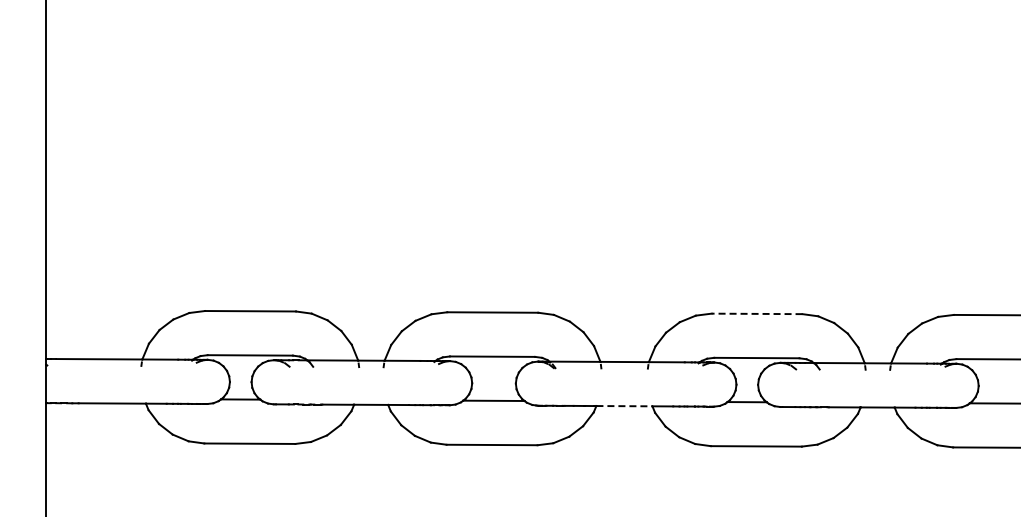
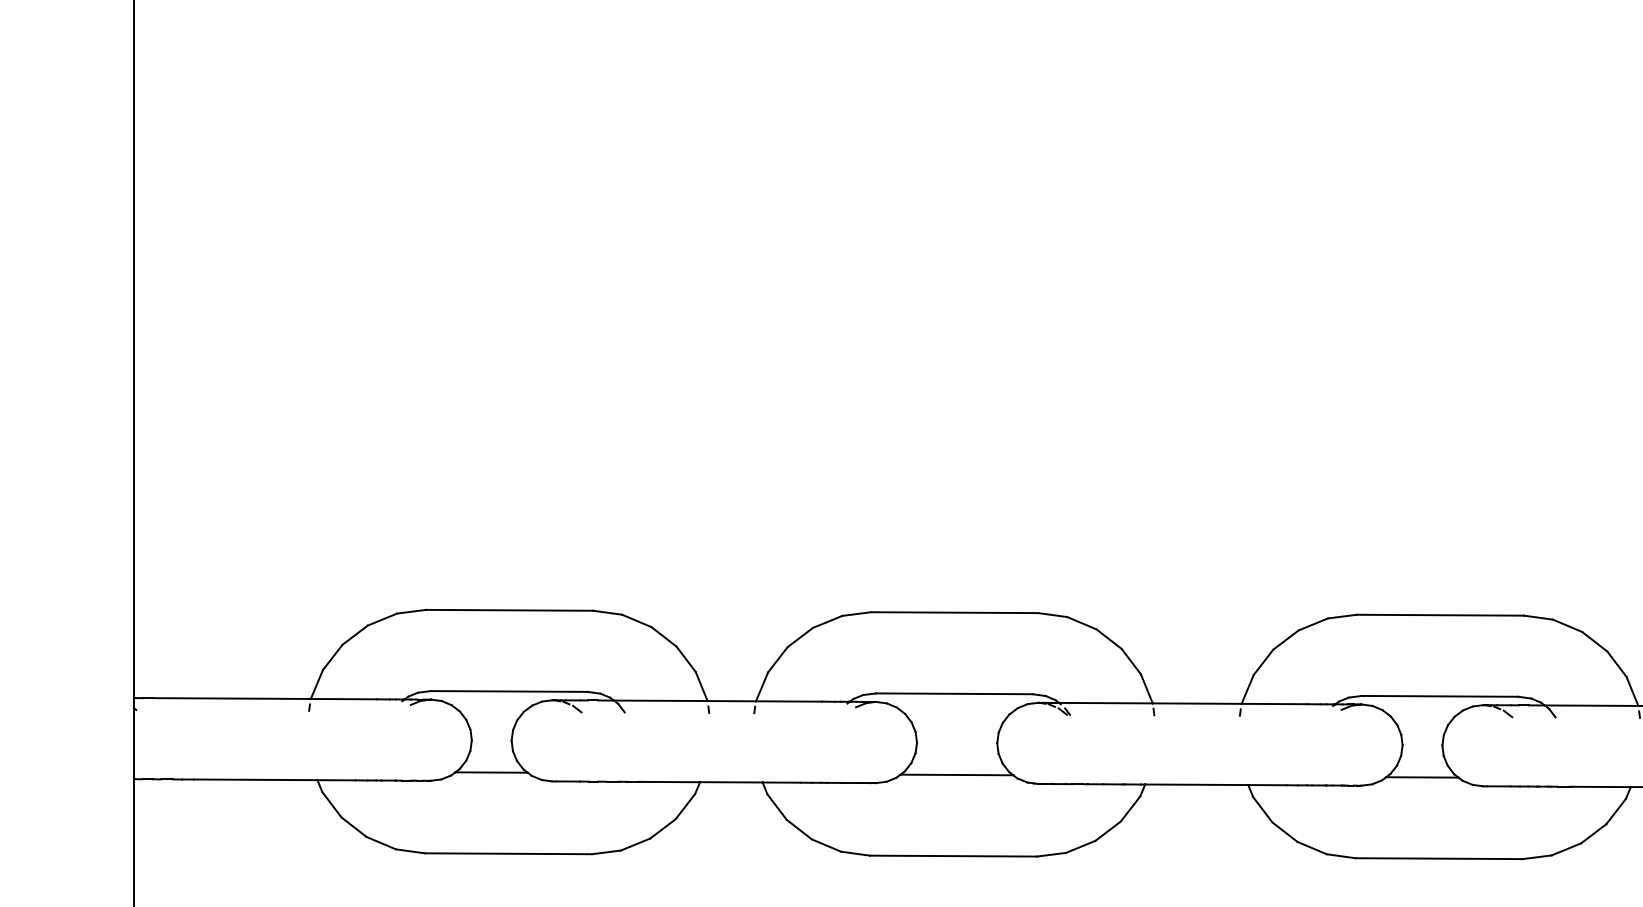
line: (756, 313) -> (1439, 614), dashed -> solid
line: (624, 406) -> (1196, 785), dashed -> solid

